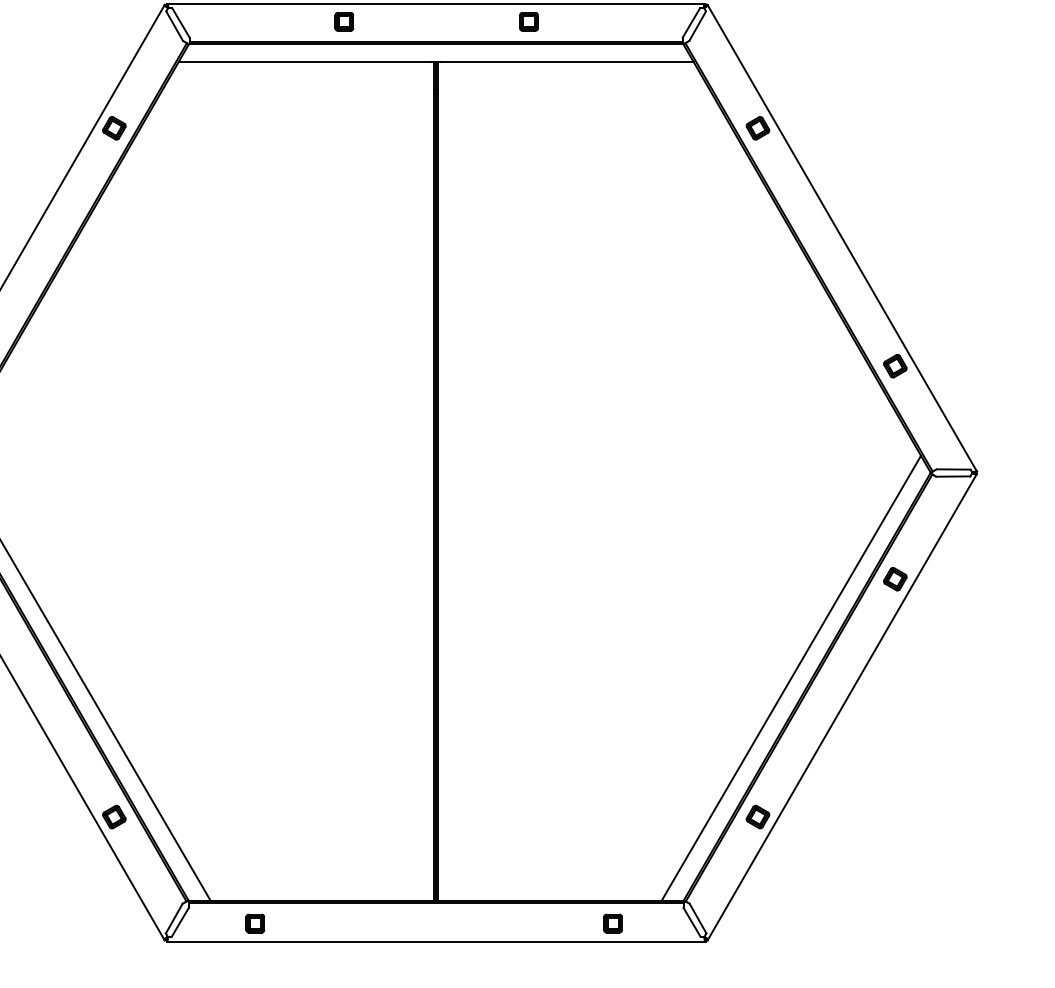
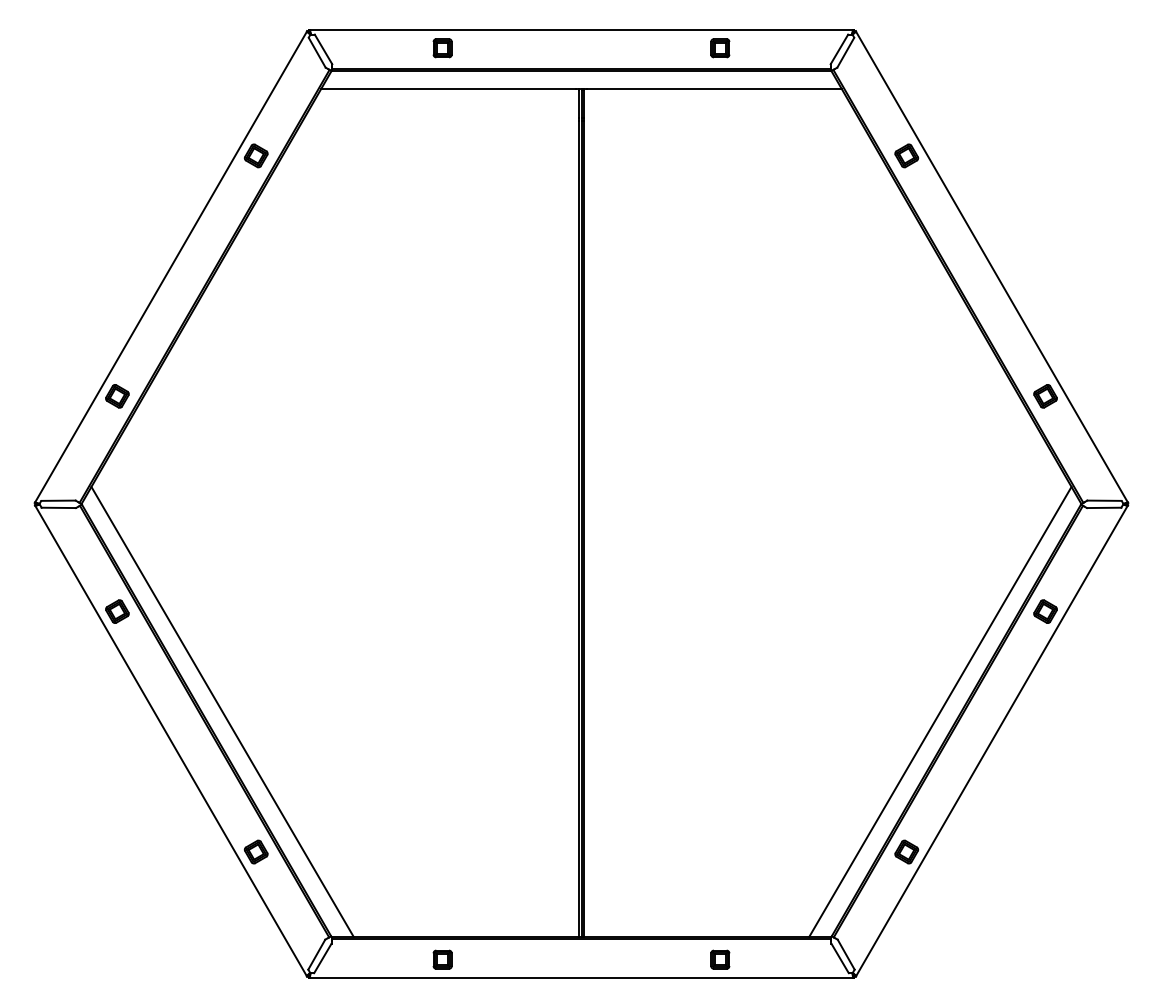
part: (344, 22) -> (442, 48), moved
part: (529, 22) -> (720, 48), moved
part: (255, 923) -> (442, 959), moved
part: (613, 923) -> (720, 959), moved

